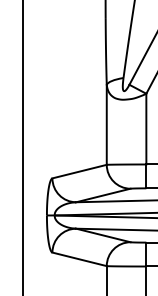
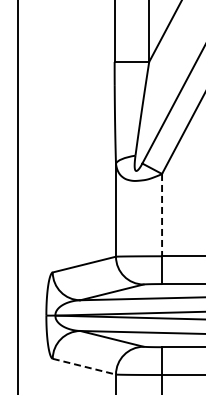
line: (146, 129) -> (162, 215), solid -> dashed
line: (79, 259) -> (84, 366), solid -> dashed

